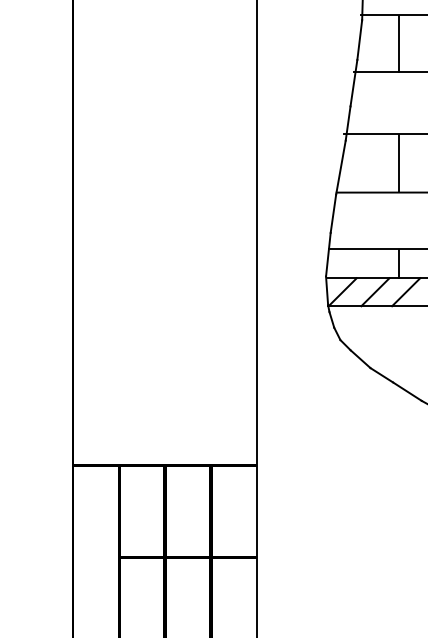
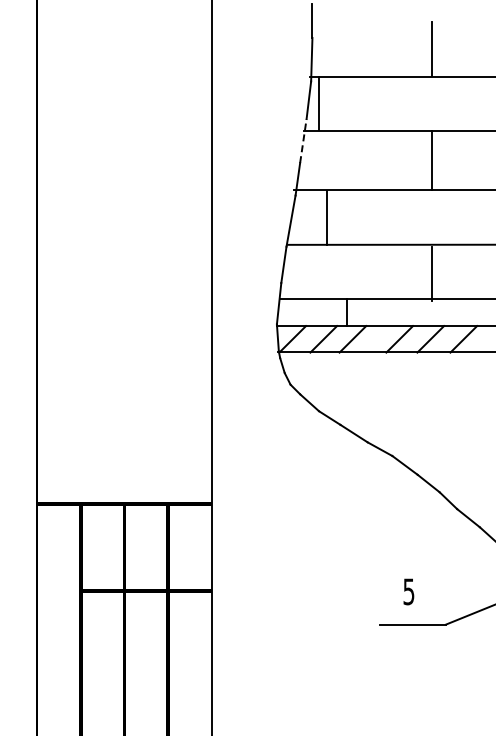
line: (399, 43) -> (318, 103), moved
line: (354, 82) -> (303, 140), solid -> dashed
line: (399, 163) -> (326, 217), moved

